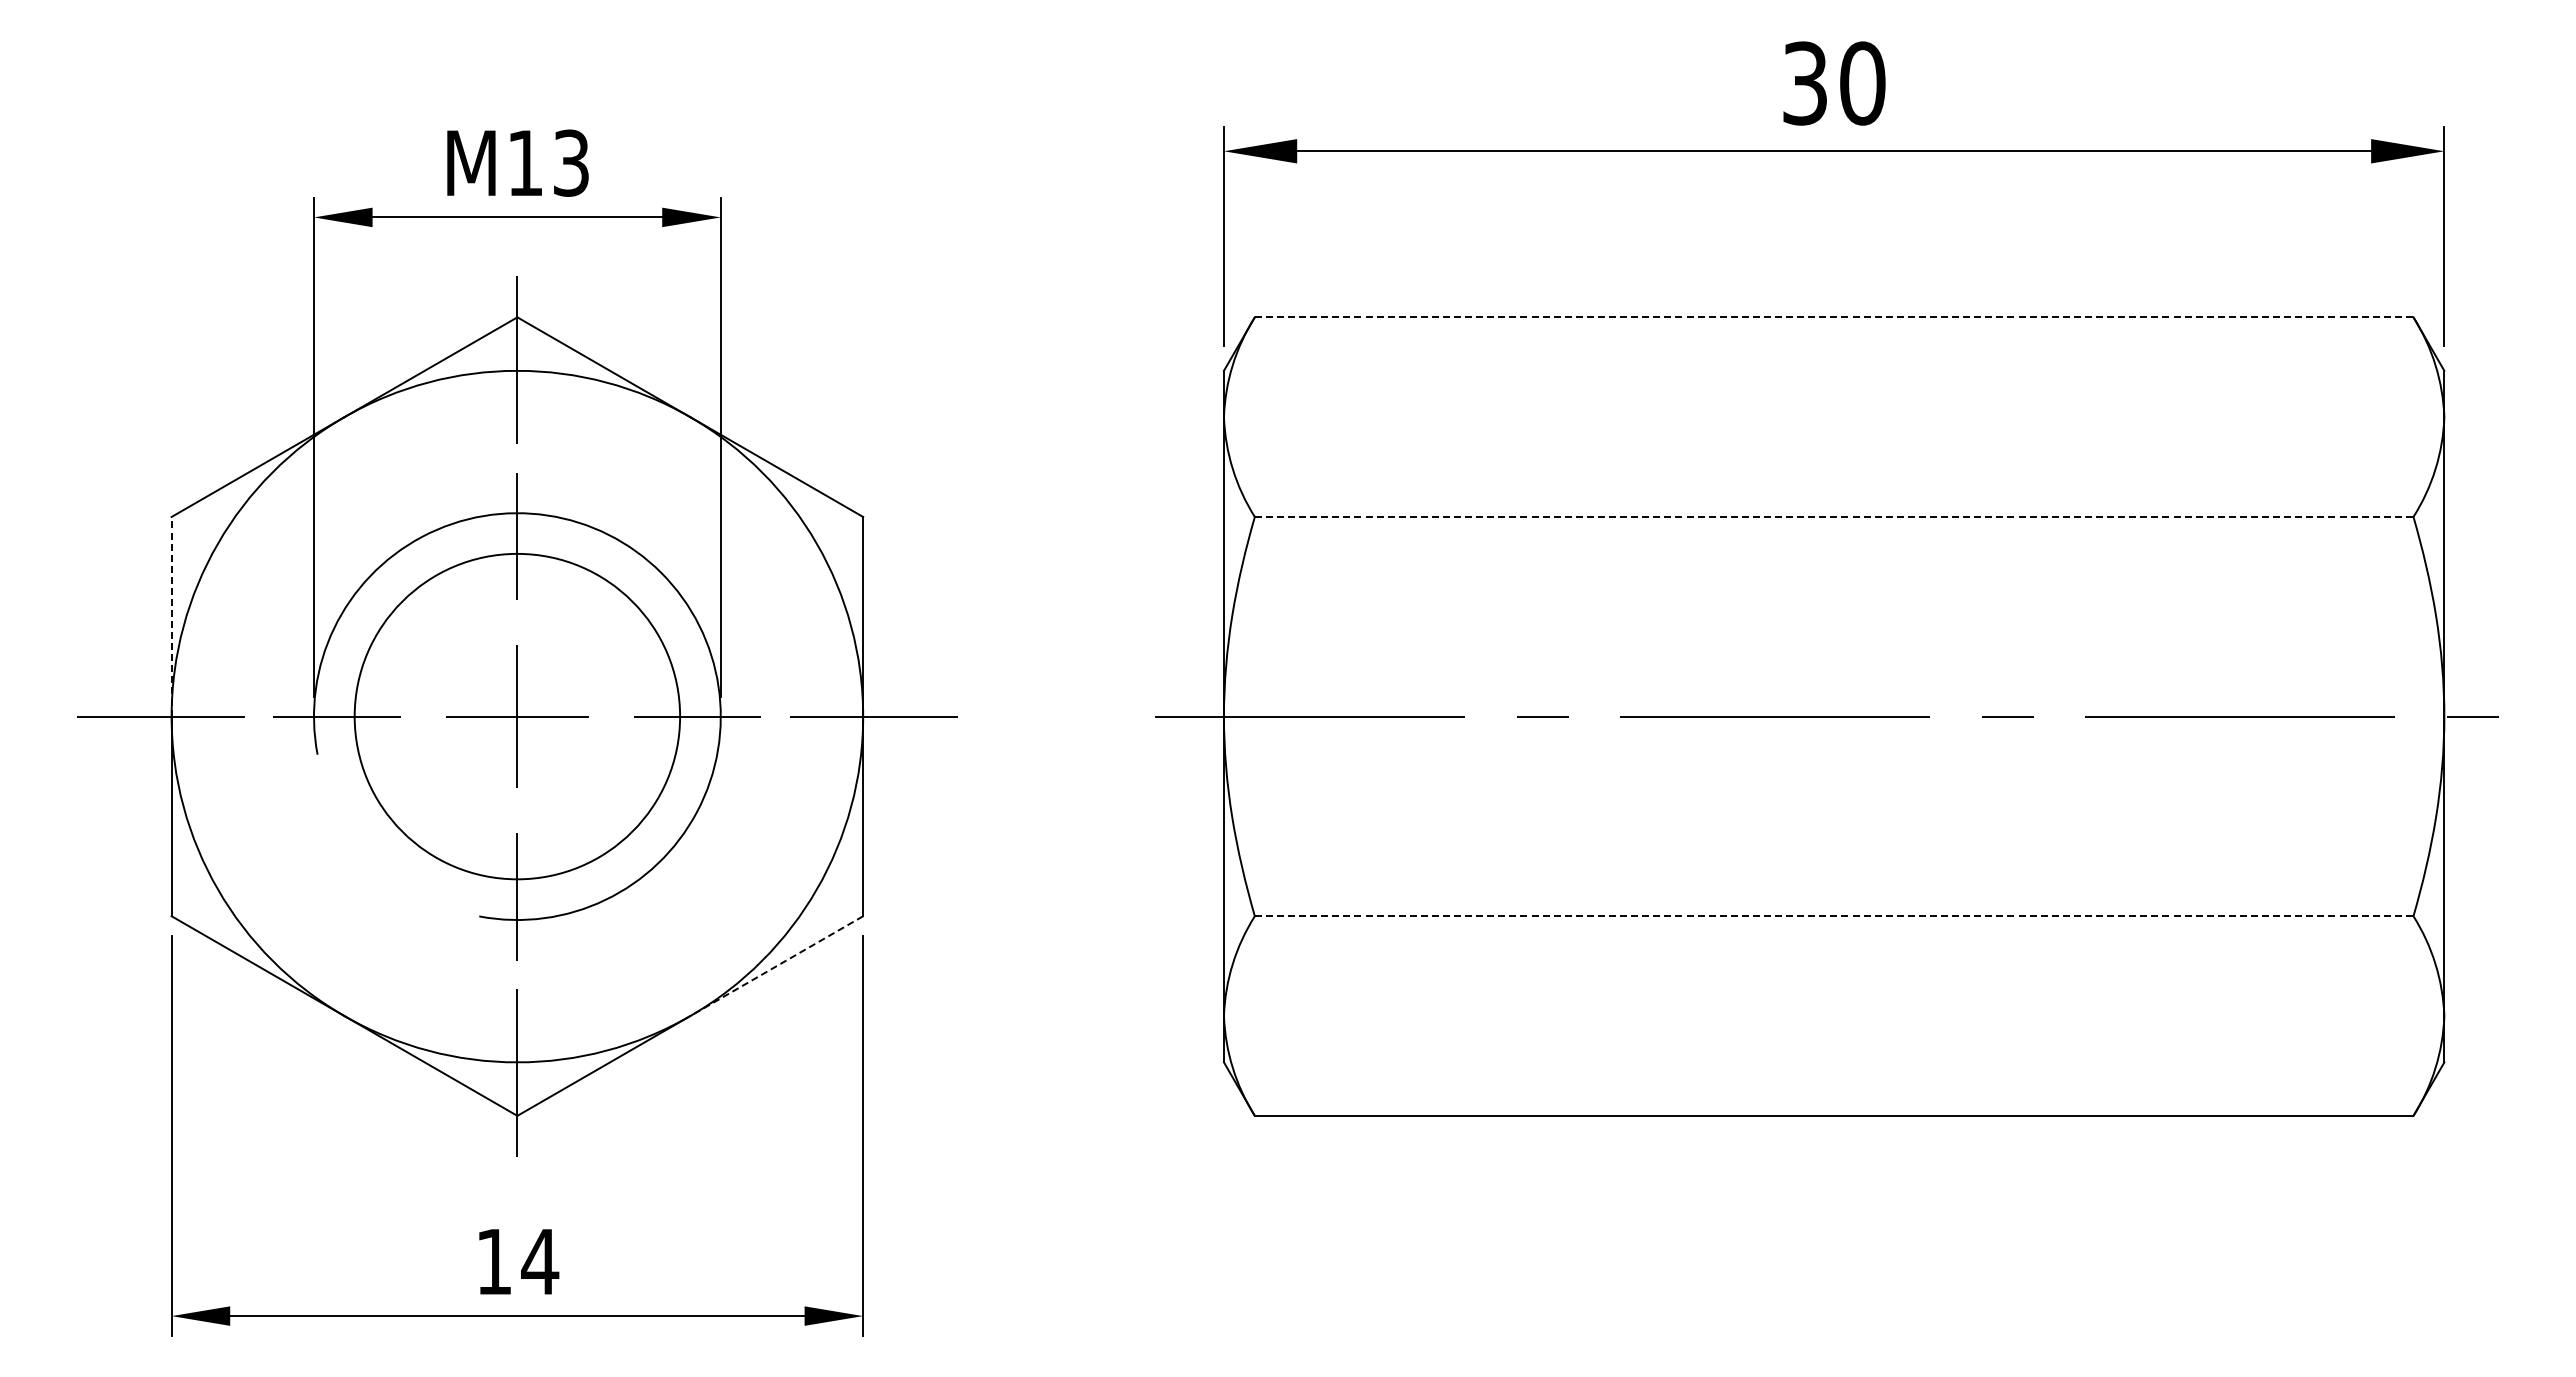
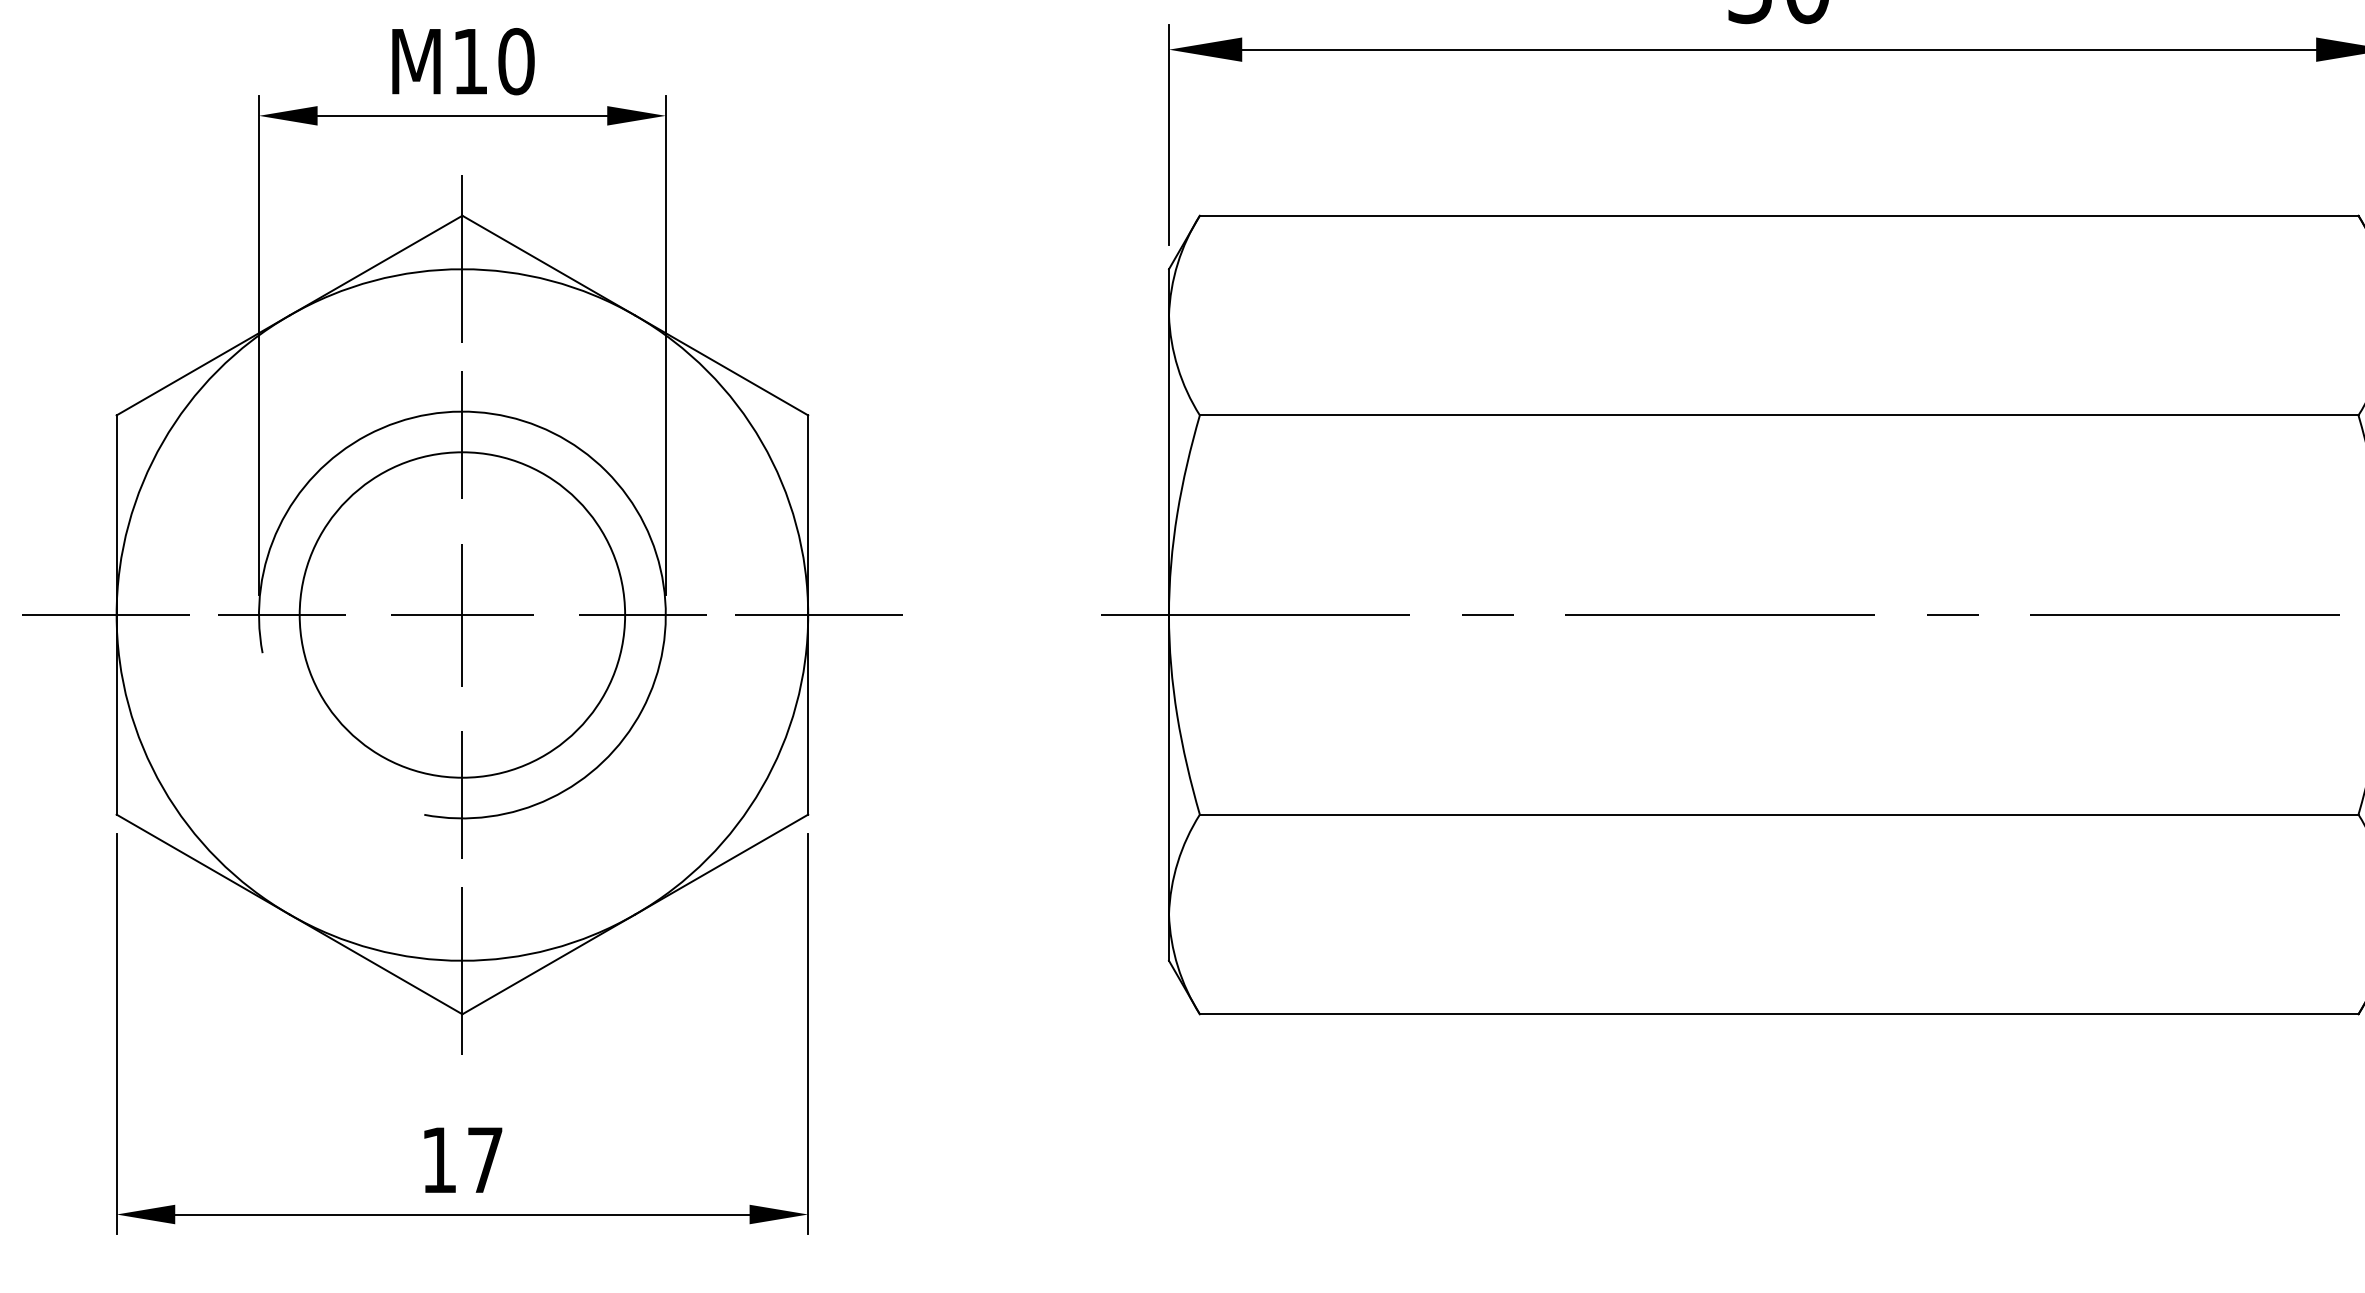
text: (571, 162) -> (516, 60), M13 -> M10
line: (1834, 317) -> (1779, 215), dashed -> solid
line: (1834, 516) -> (1779, 414), dashed -> solid
line: (171, 616) -> (116, 514), dashed -> solid
line: (1834, 916) -> (1779, 814), dashed -> solid
line: (776, 966) -> (721, 864), dashed -> solid
text: (540, 1261) -> (485, 1159), 14 -> 17

